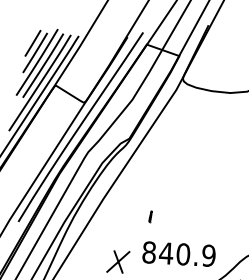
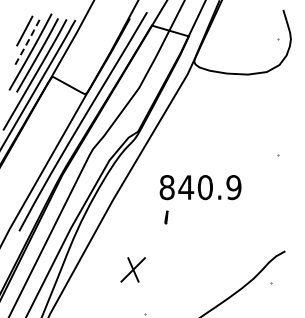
line: (35, 52) -> (28, 41), solid -> dashed
text: (179, 254) -> (200, 187), moved

